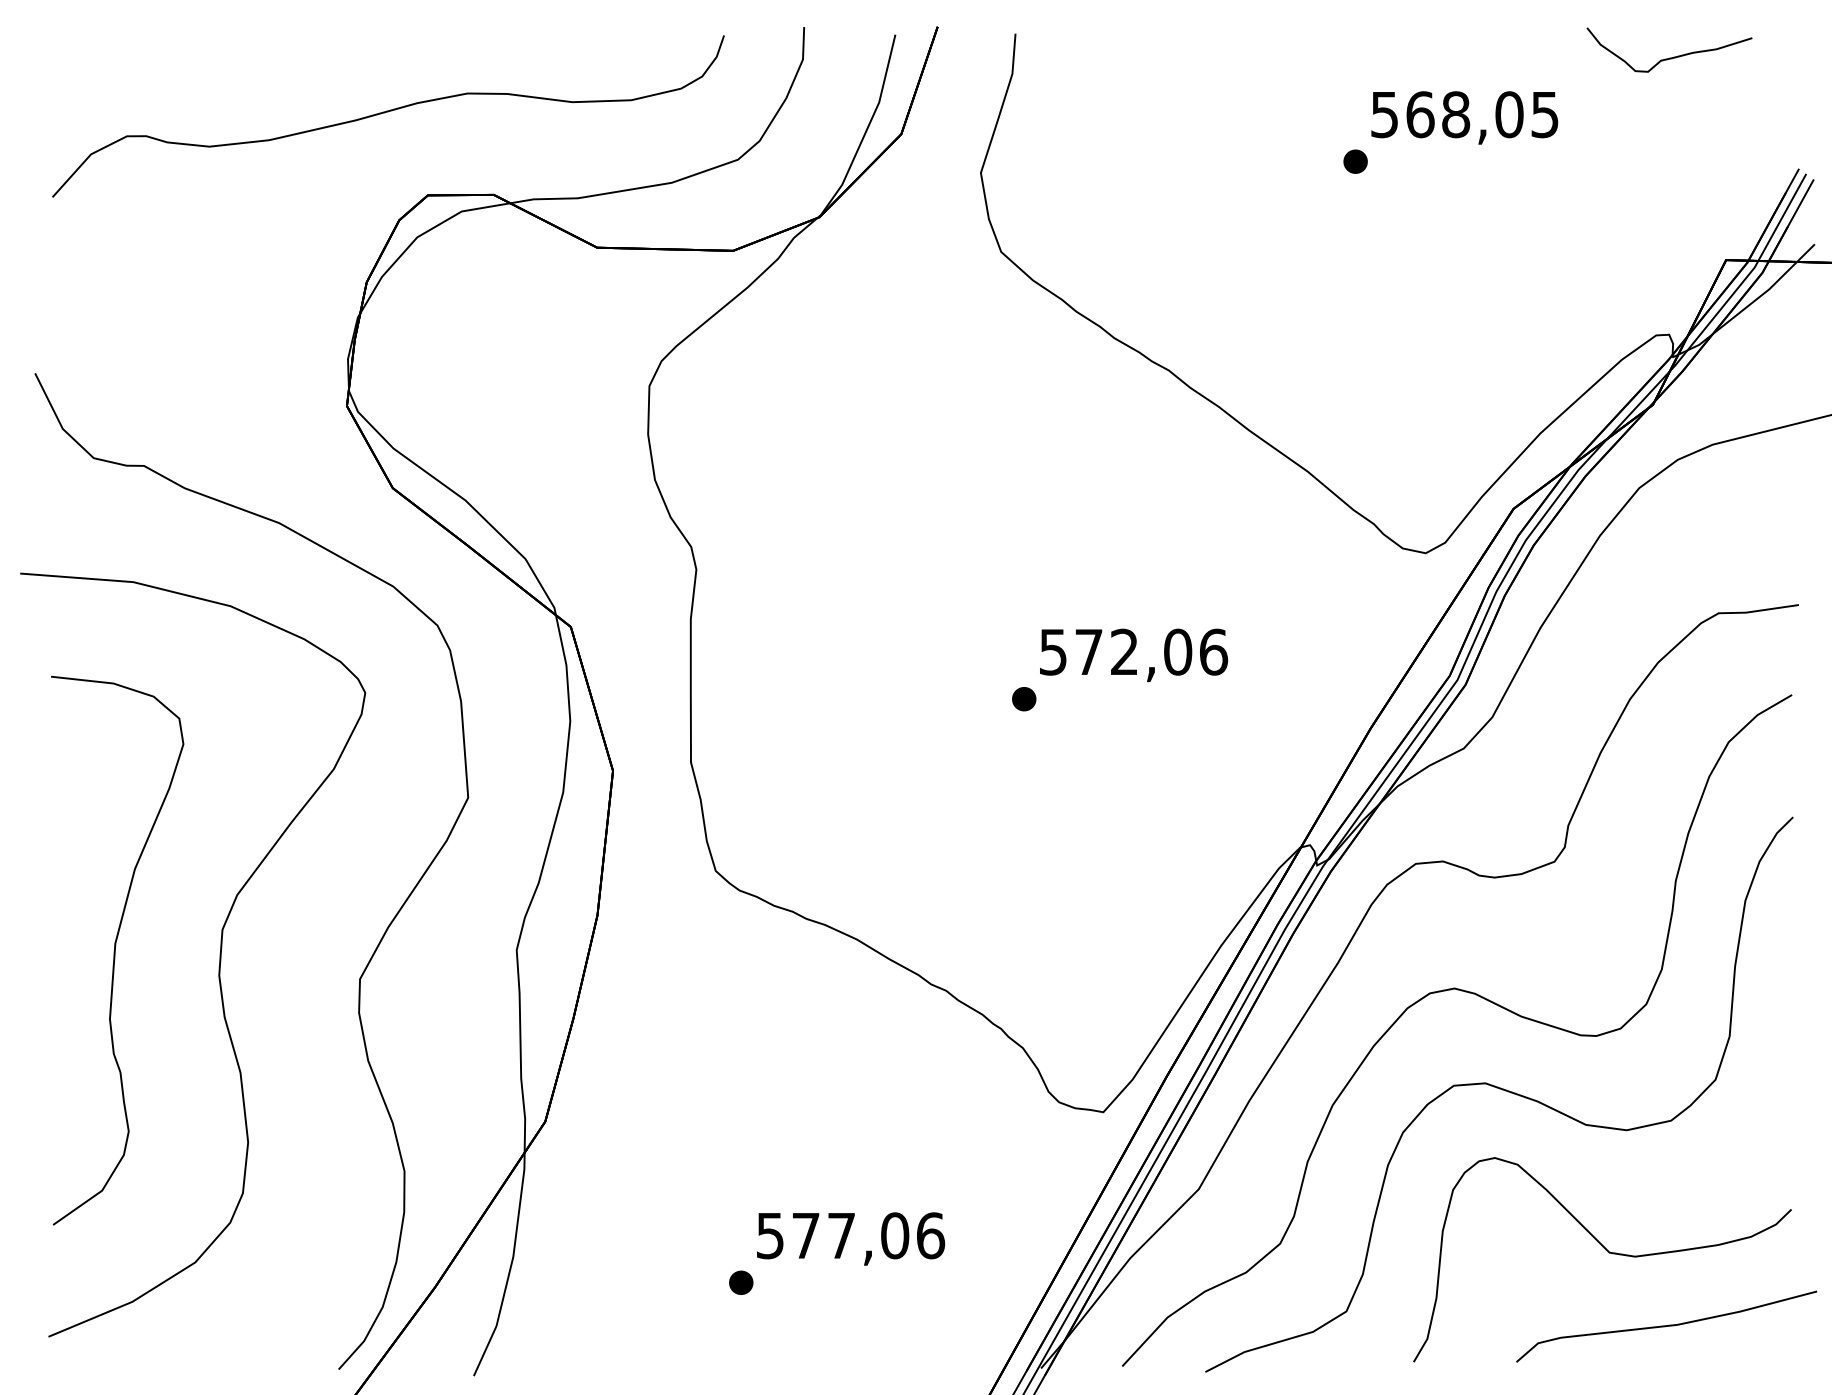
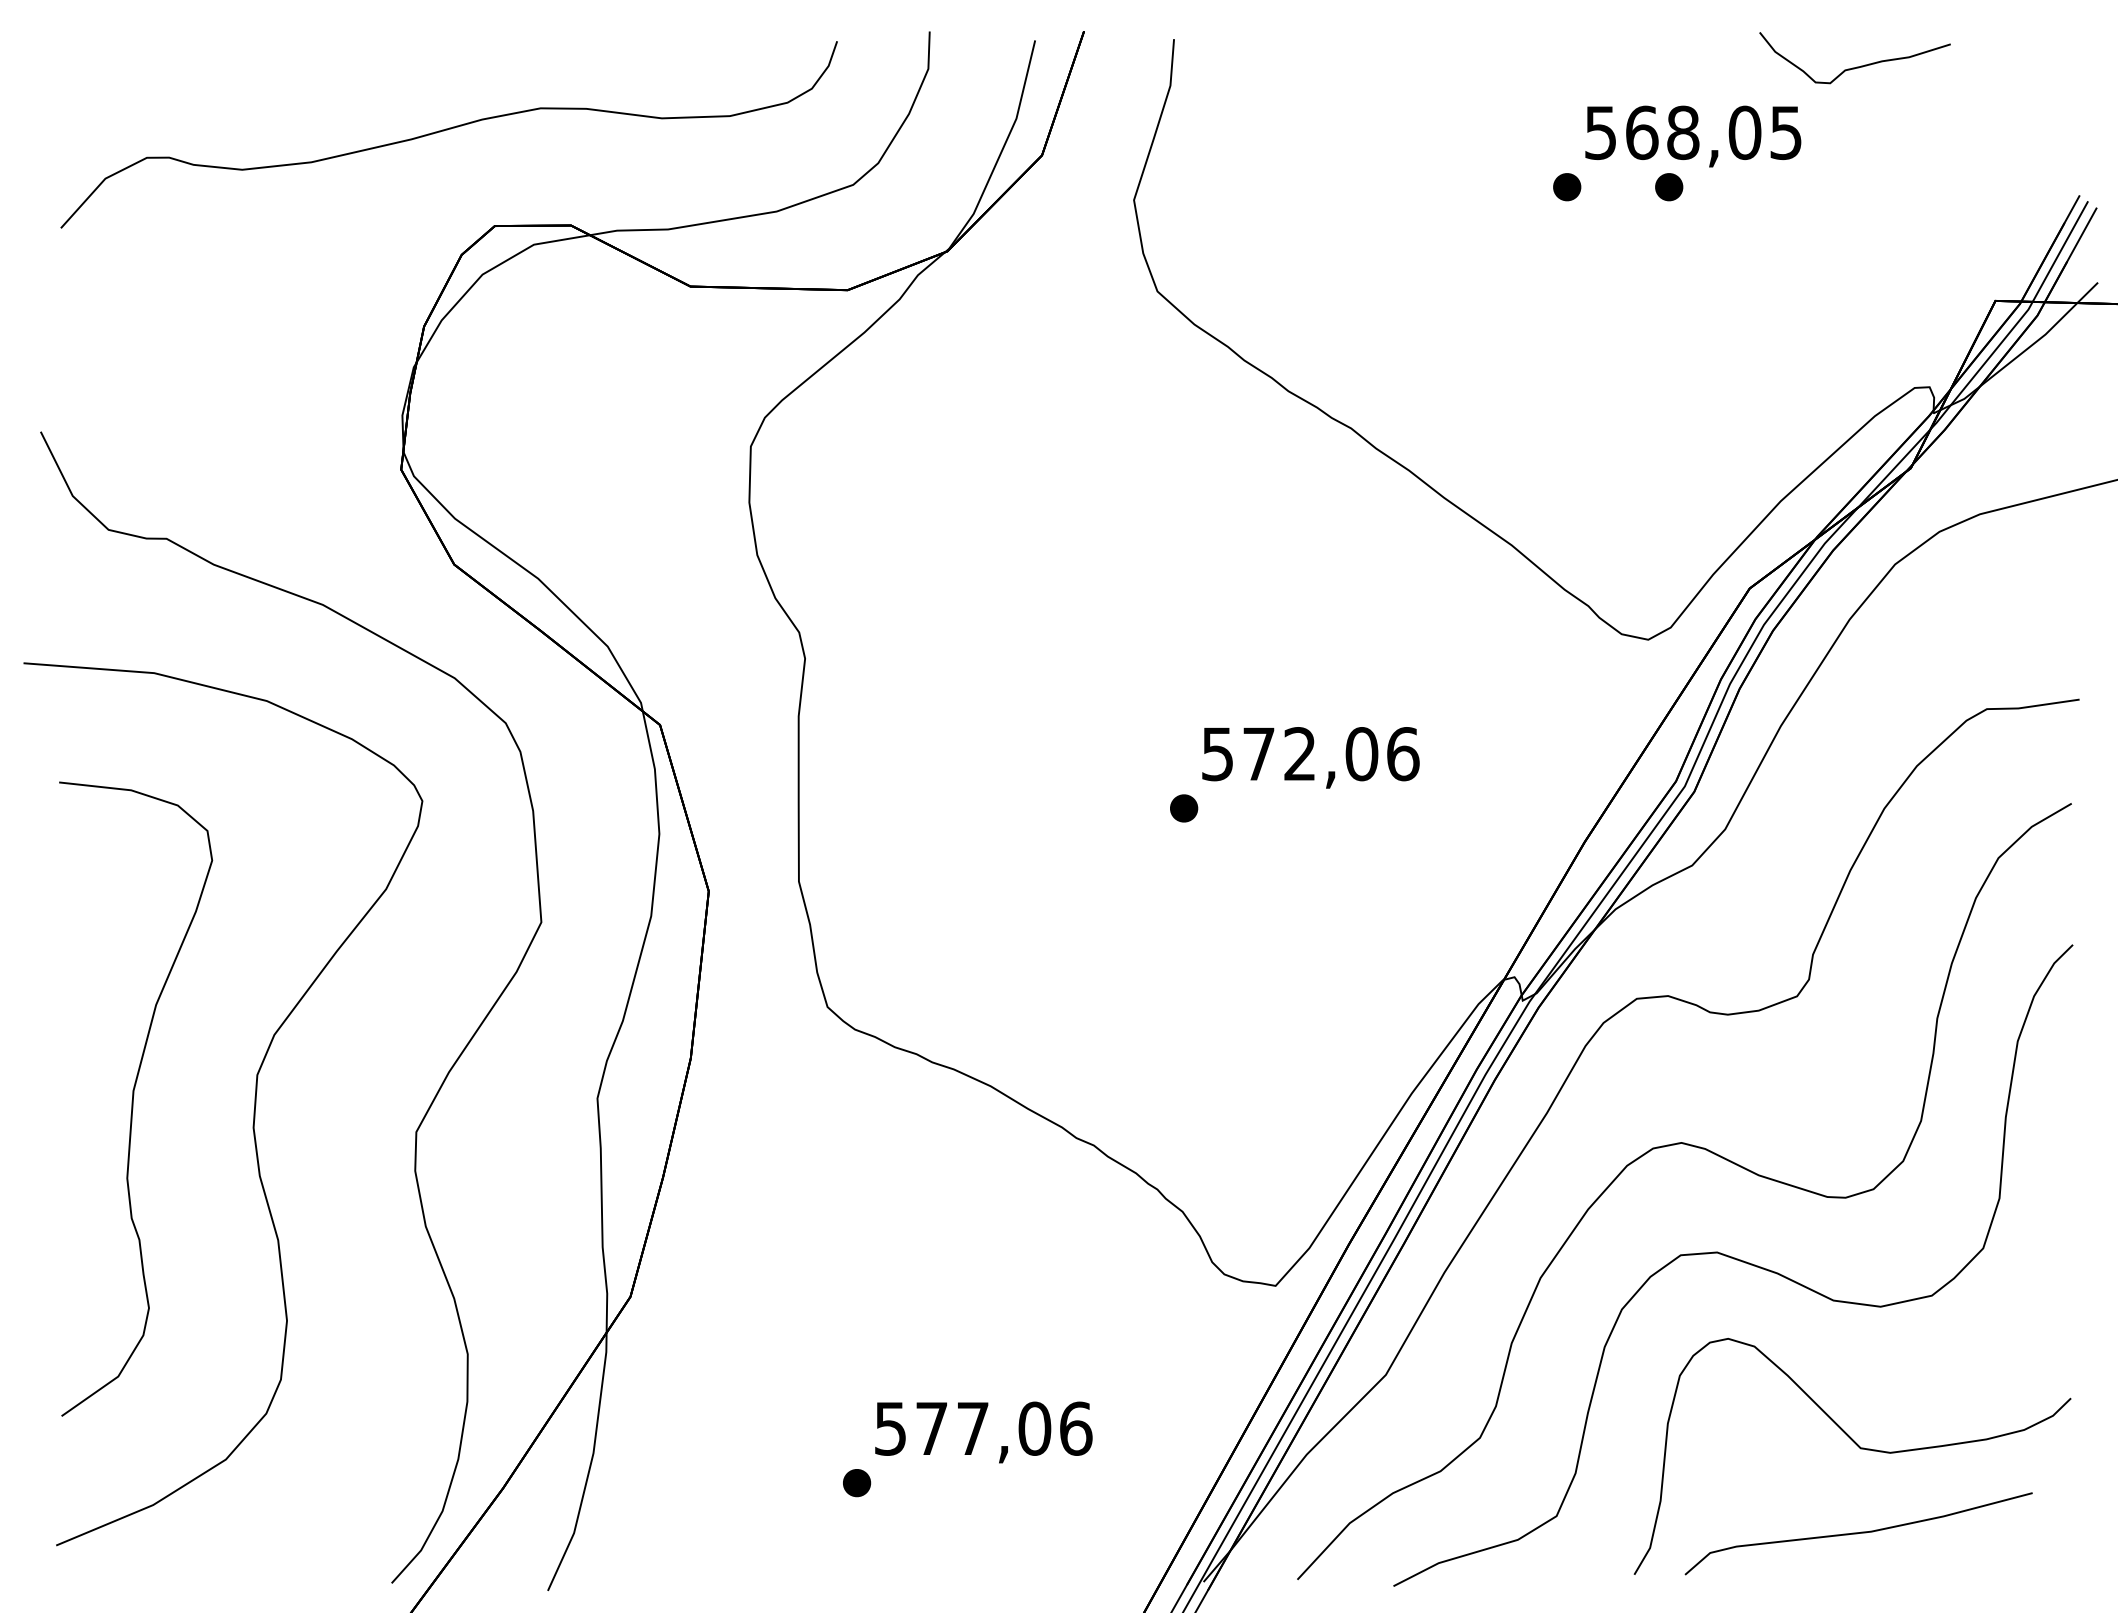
part: (1670, 57) -> (1856, 66), moved
part: (1444, 162) -> (1669, 187), added
curve: (1666, 1326) -> (1858, 1533), moved

